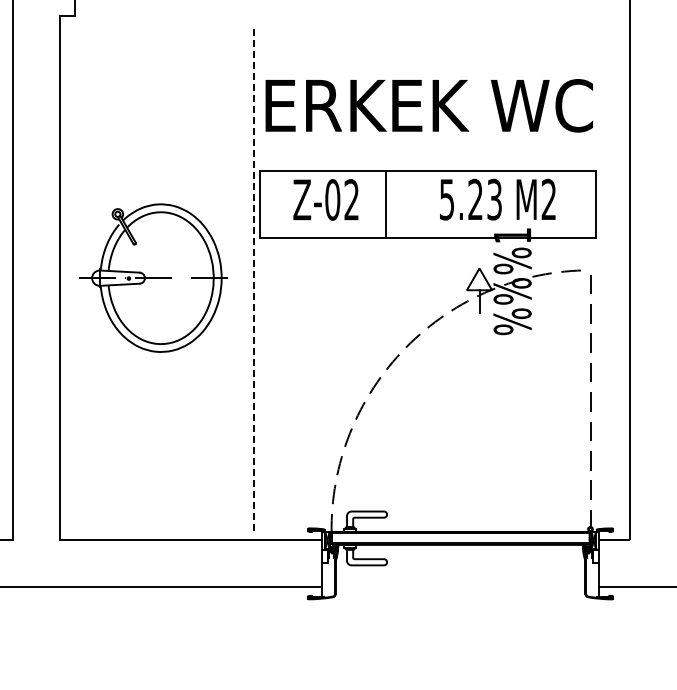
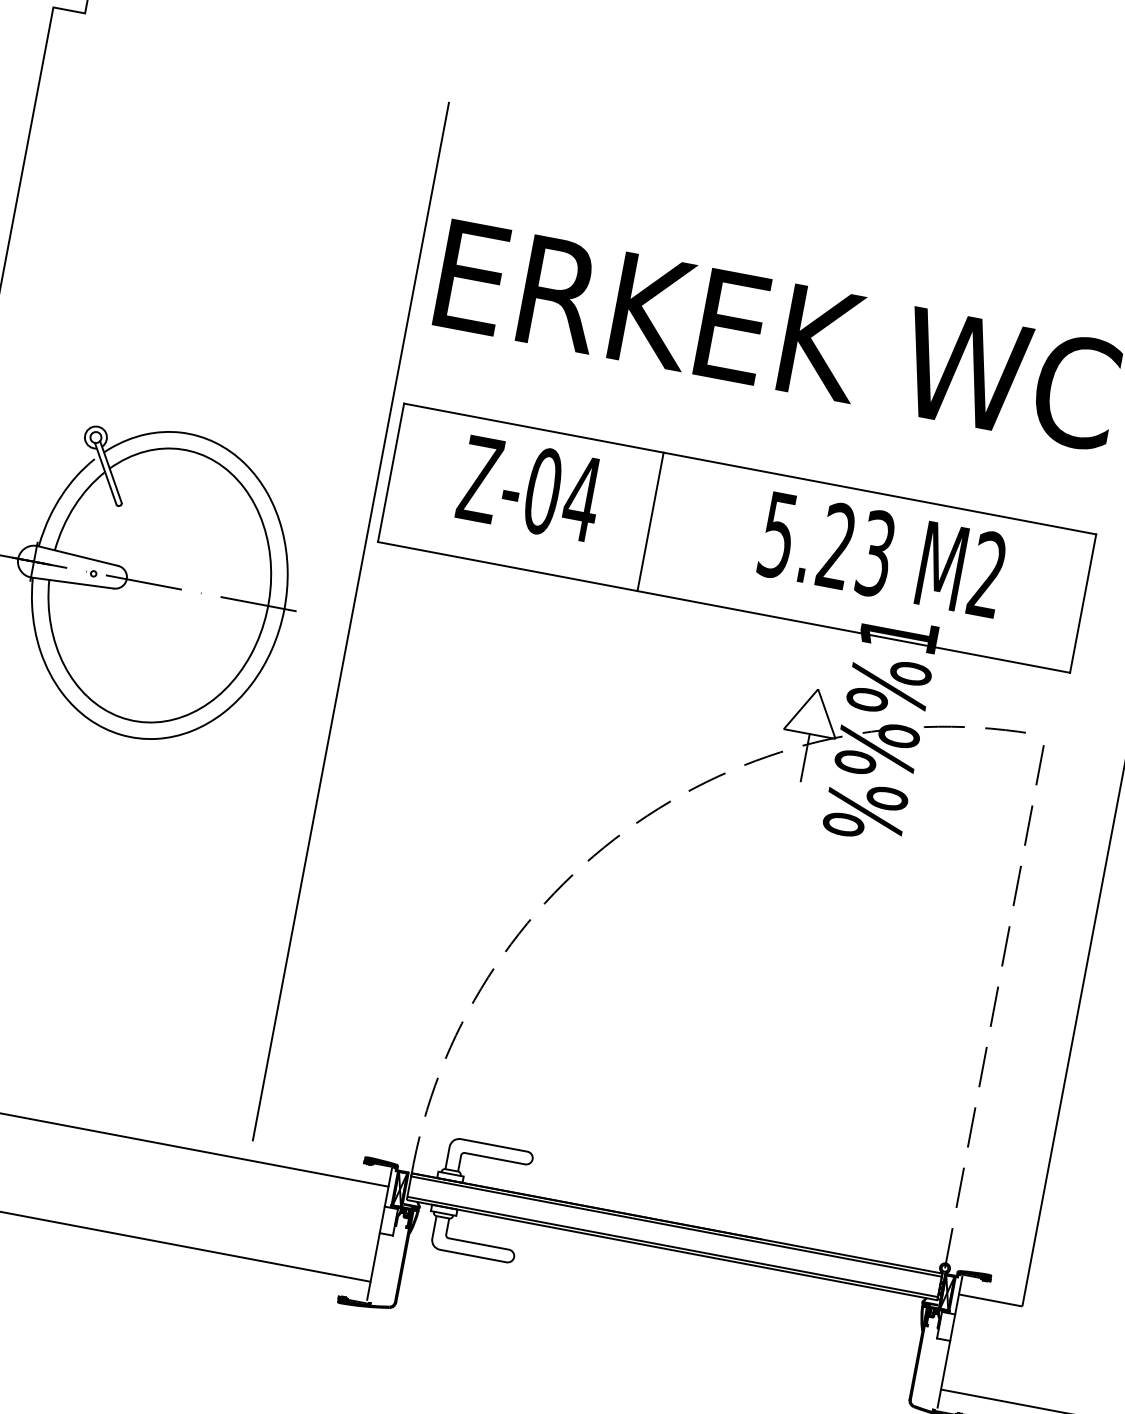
text: (351, 199) -> (581, 497), Z-02 -> Z-04
line: (254, 278) -> (351, 622), dashed -> solid

